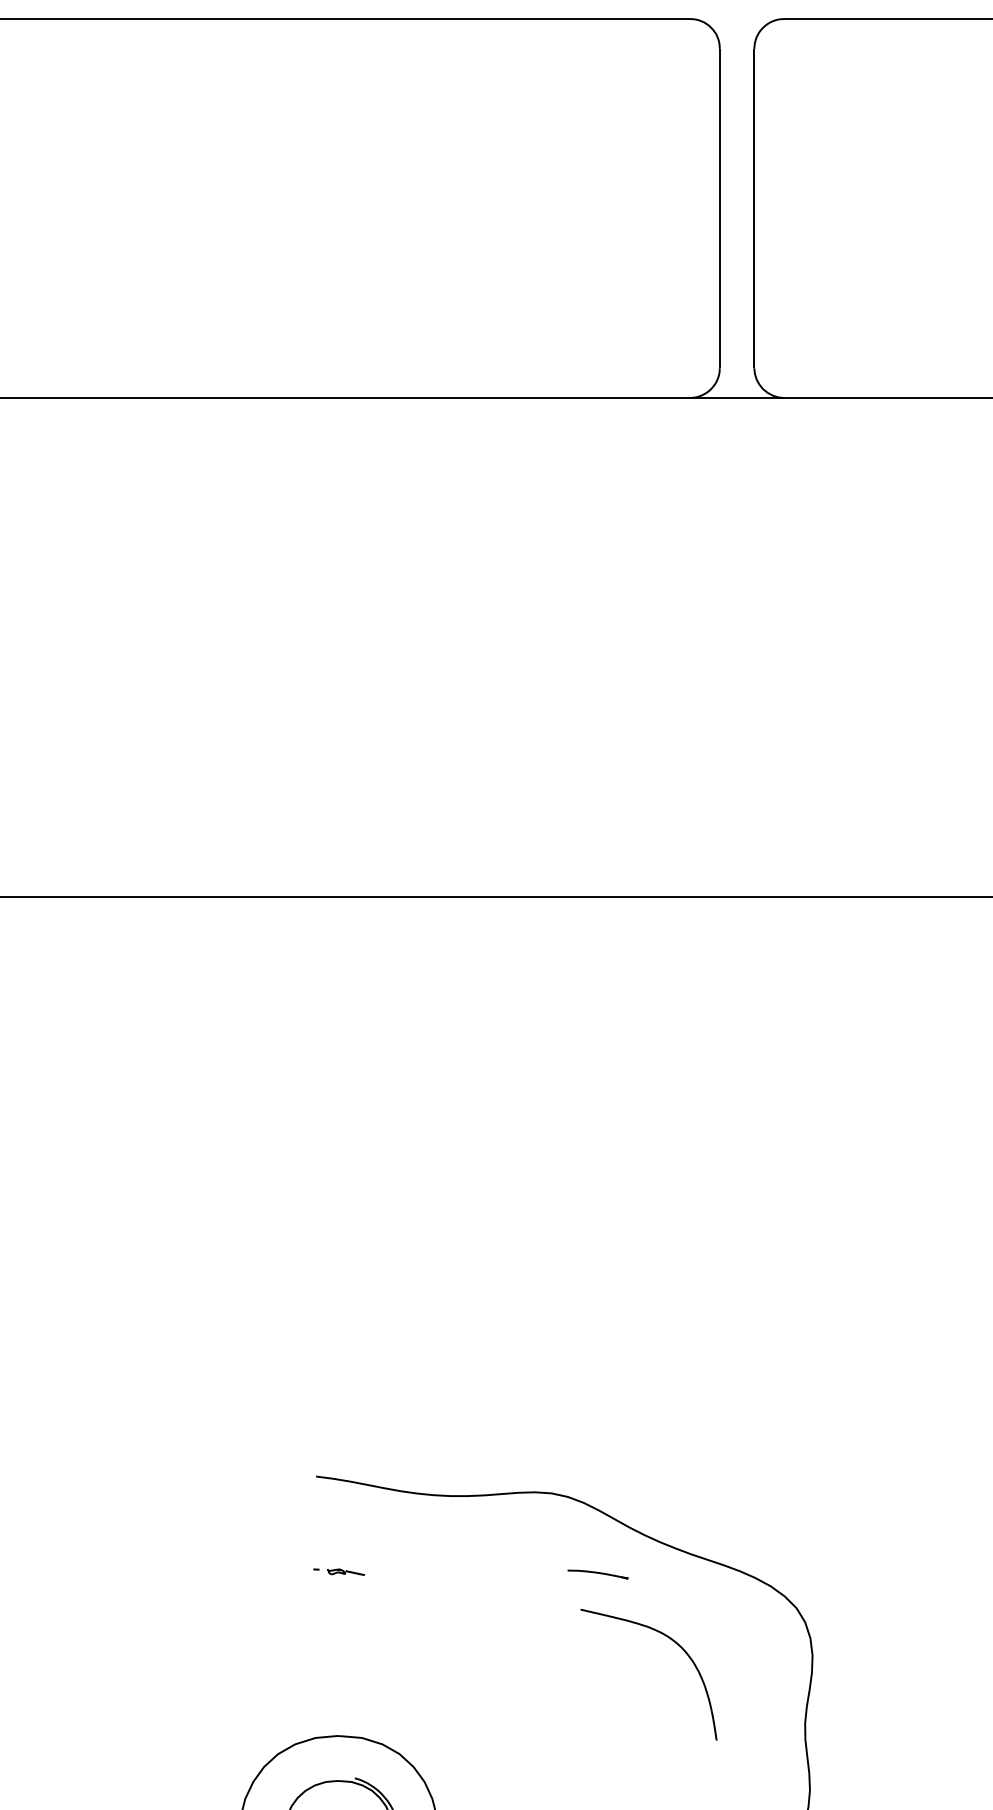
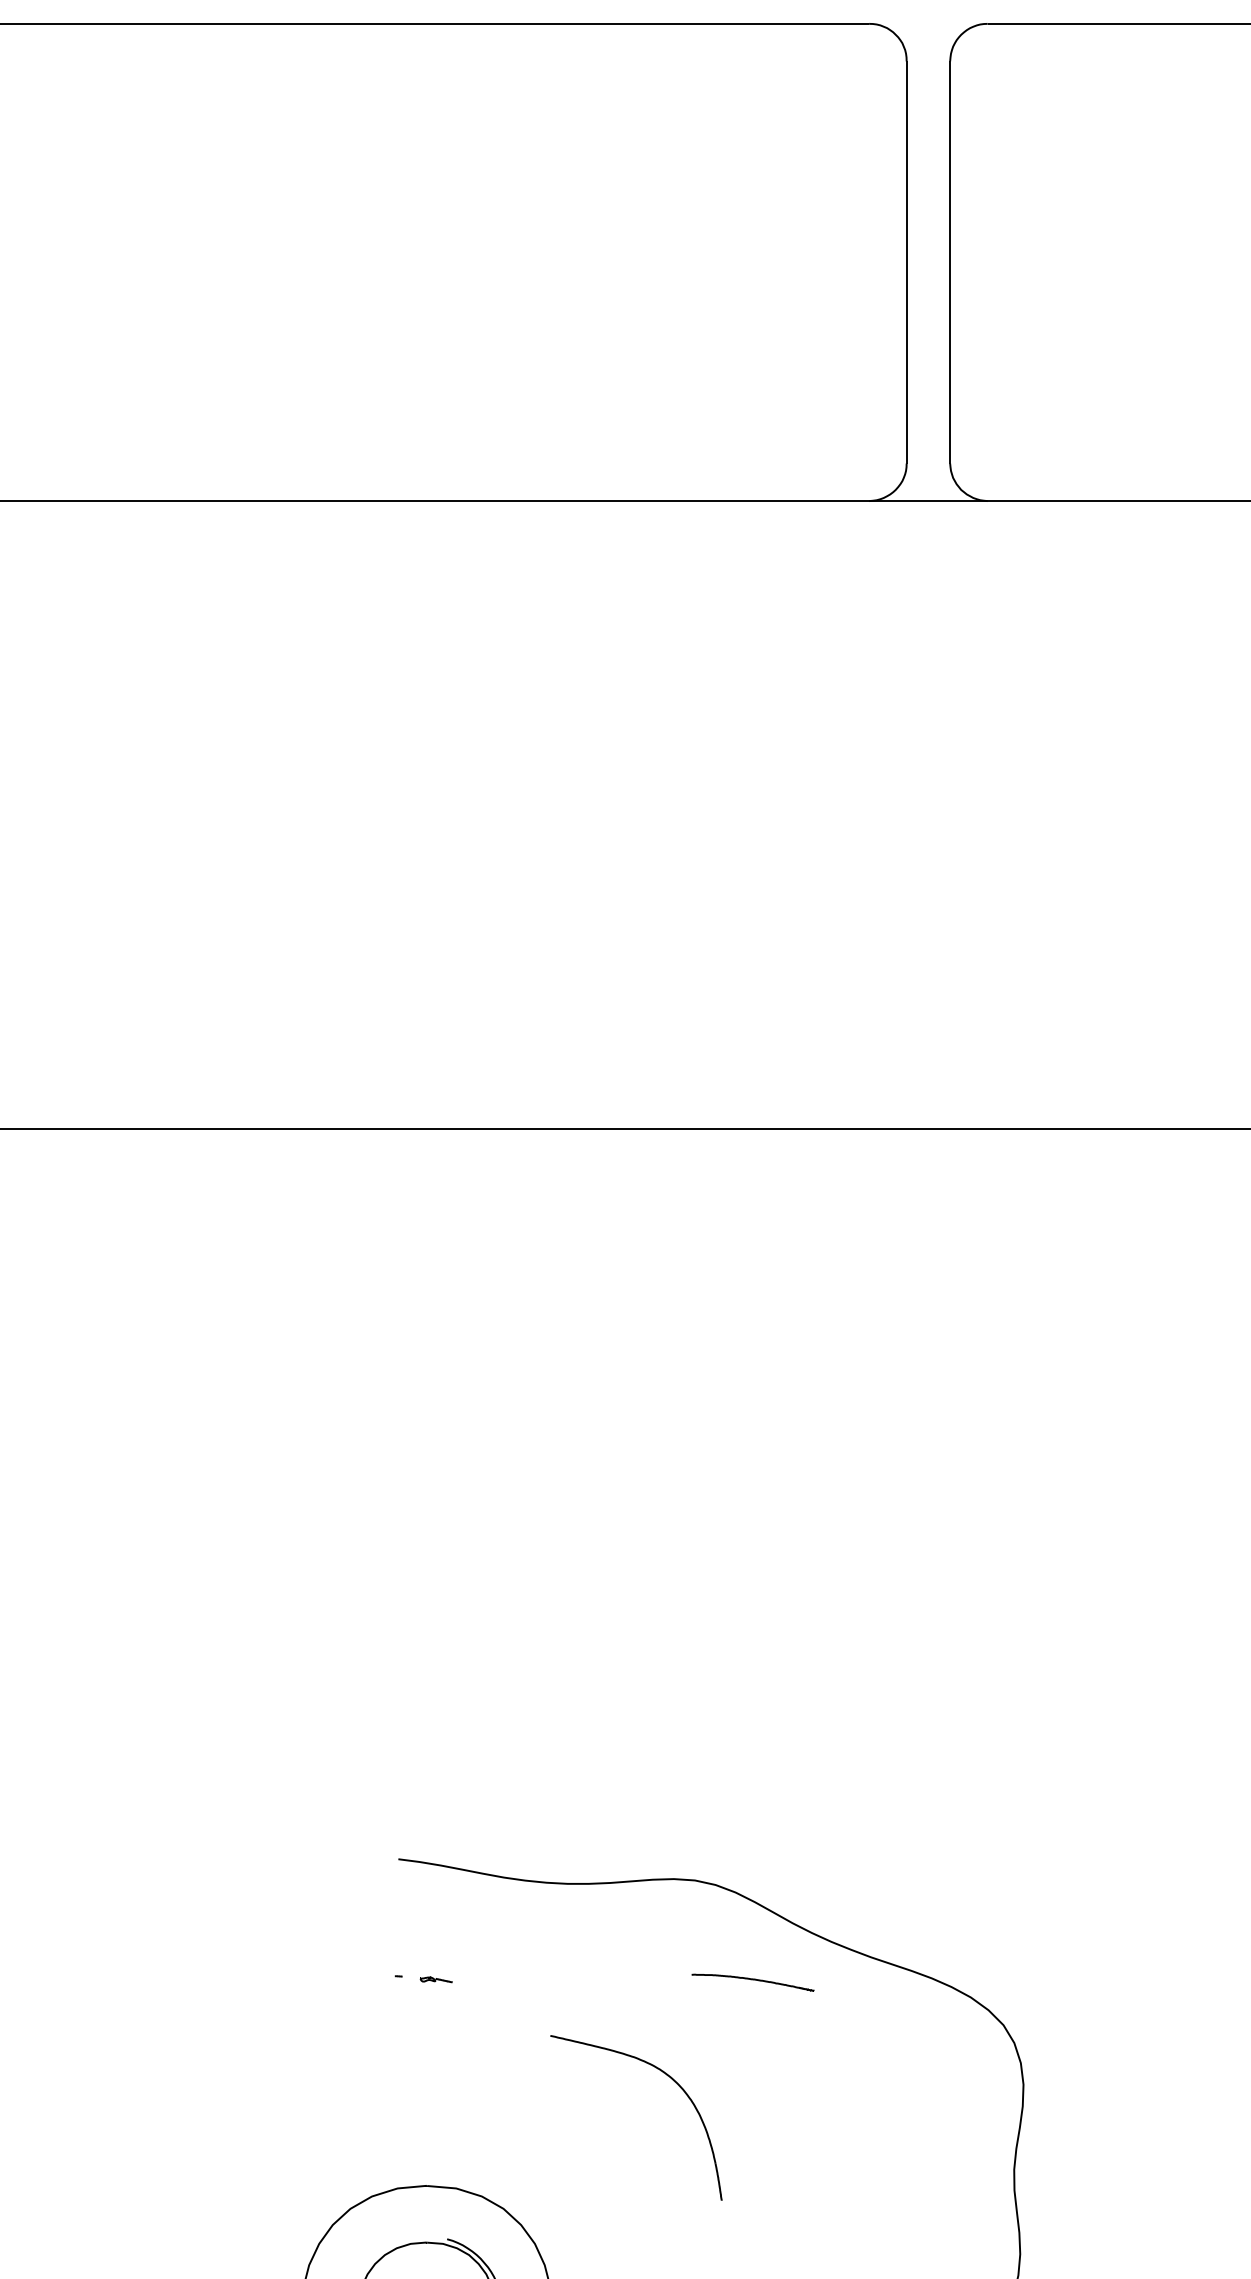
part: (345, 1572) -> (435, 1979), size x0.7
part: (598, 1574) -> (753, 1982), size x1.6
part: (673, 1641) -> (667, 2076), moved

